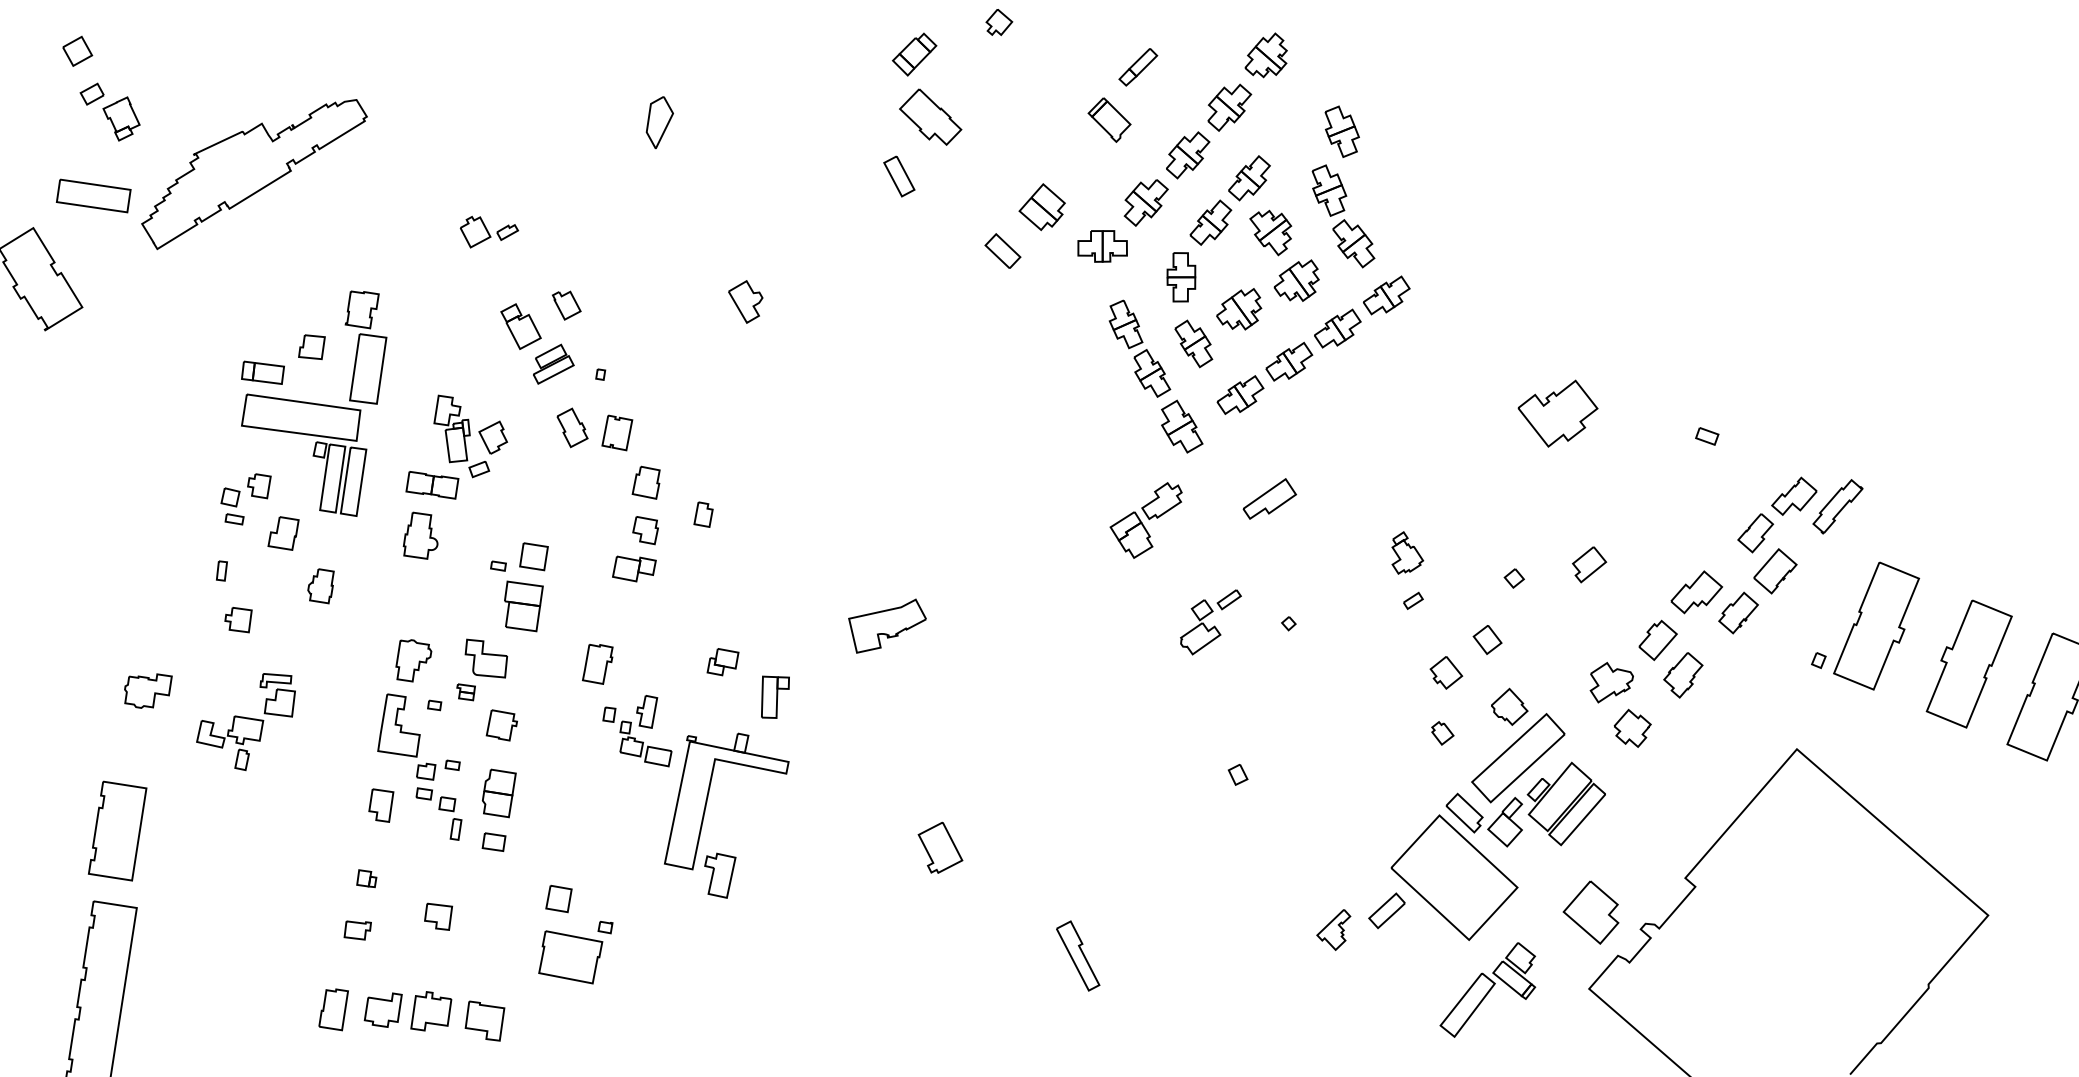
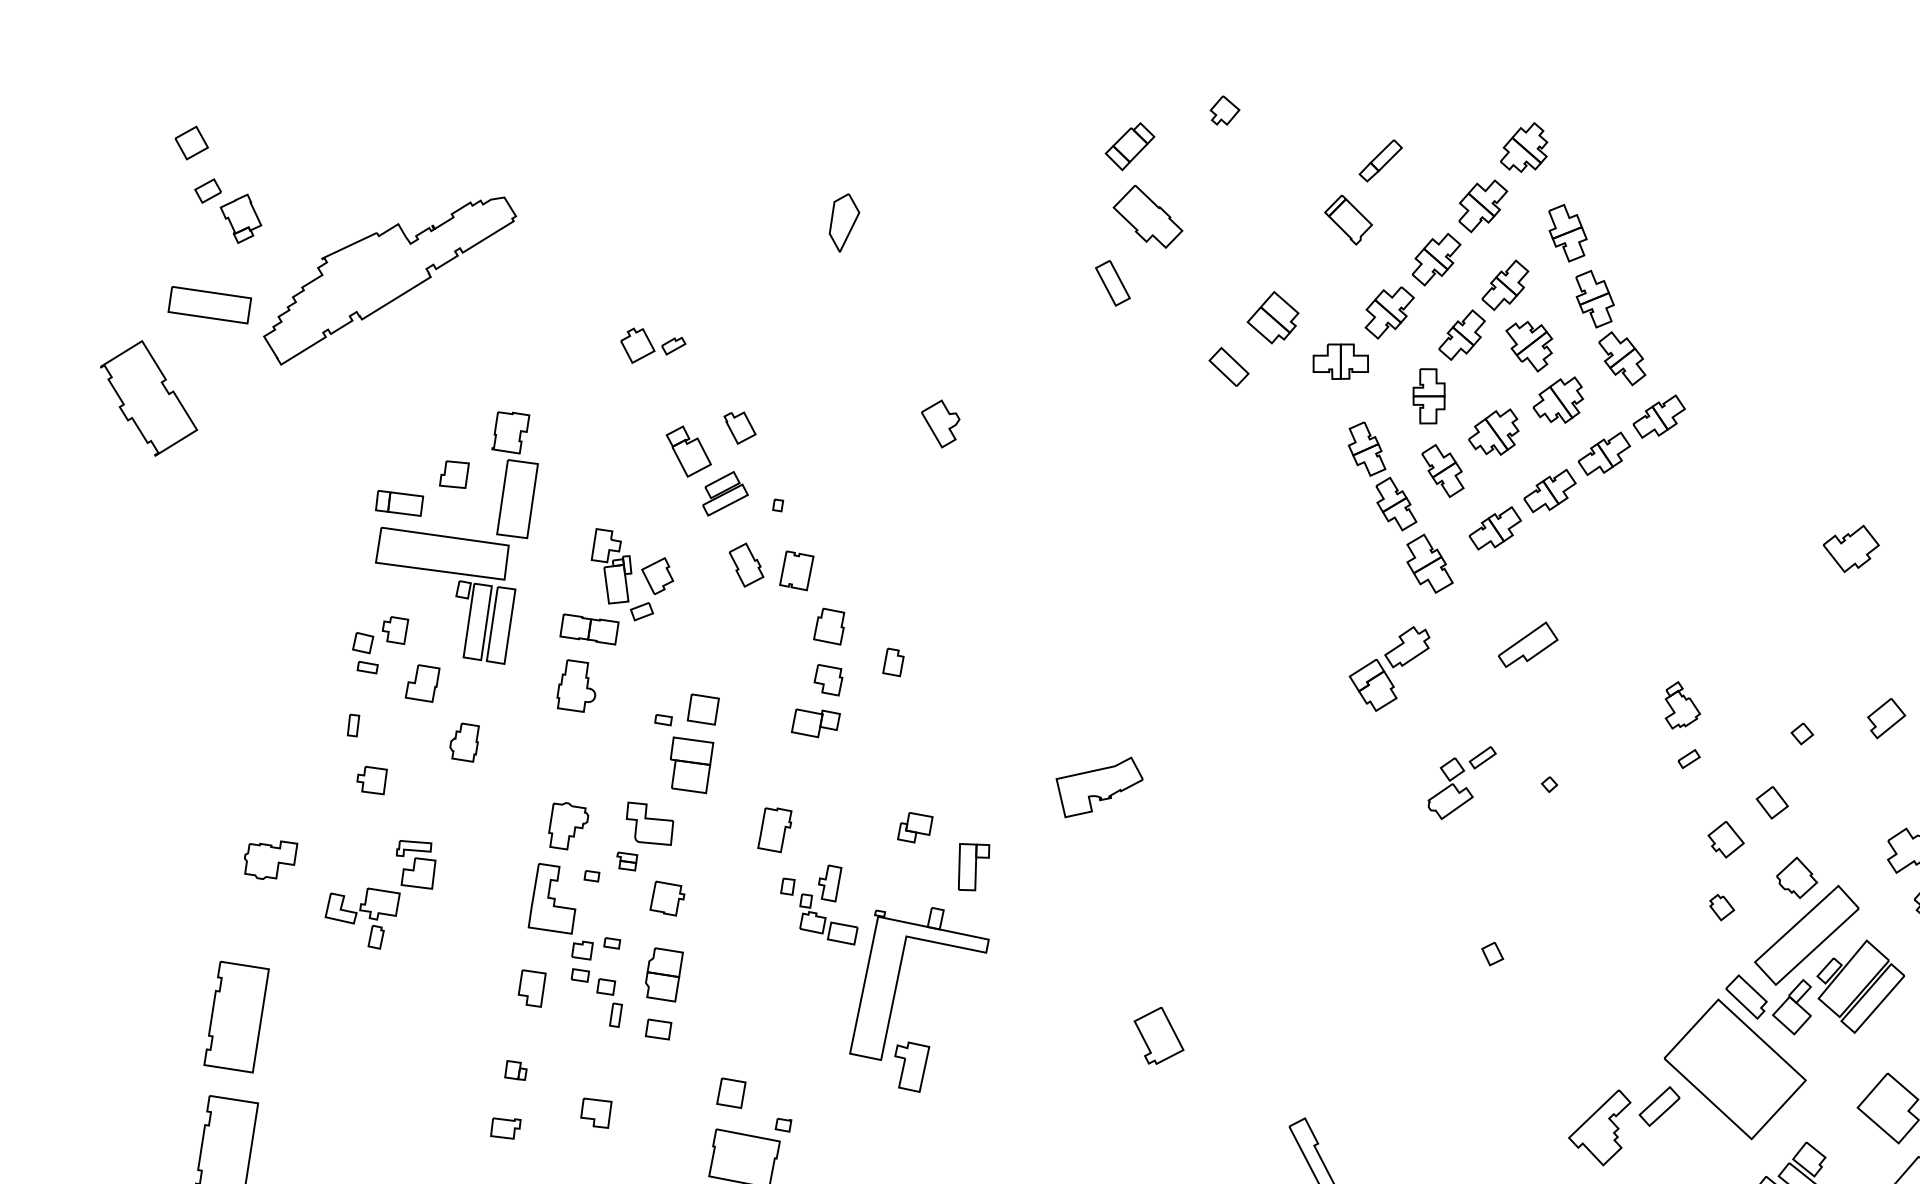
part: (1341, 131) -> (1567, 232), moved
part: (1557, 412) -> (1850, 547), size x0.62
part: (1333, 929) -> (1599, 1127), size x1.67

